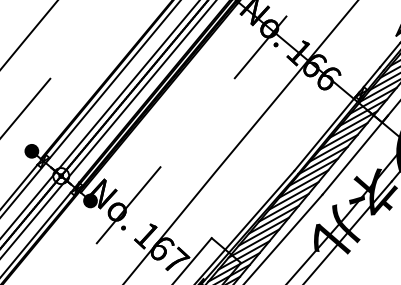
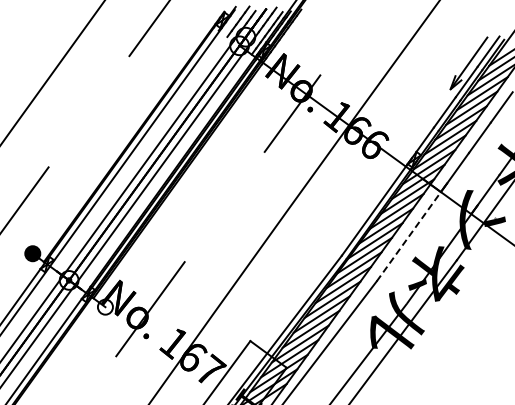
line: (352, 158) -> (408, 236), solid -> dashed
fill: (89, 200) -> (104, 306), removed

